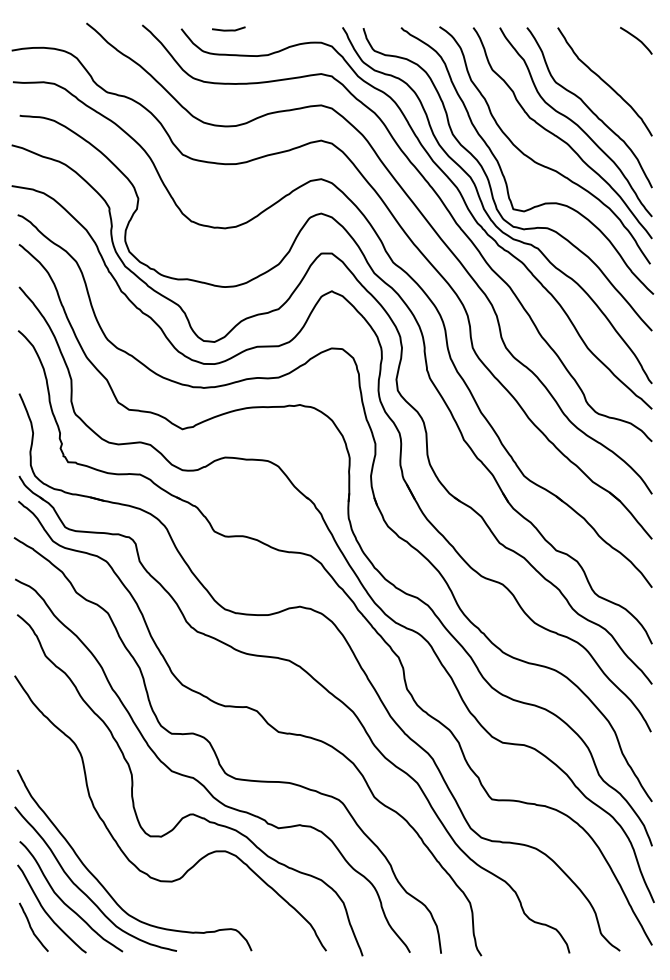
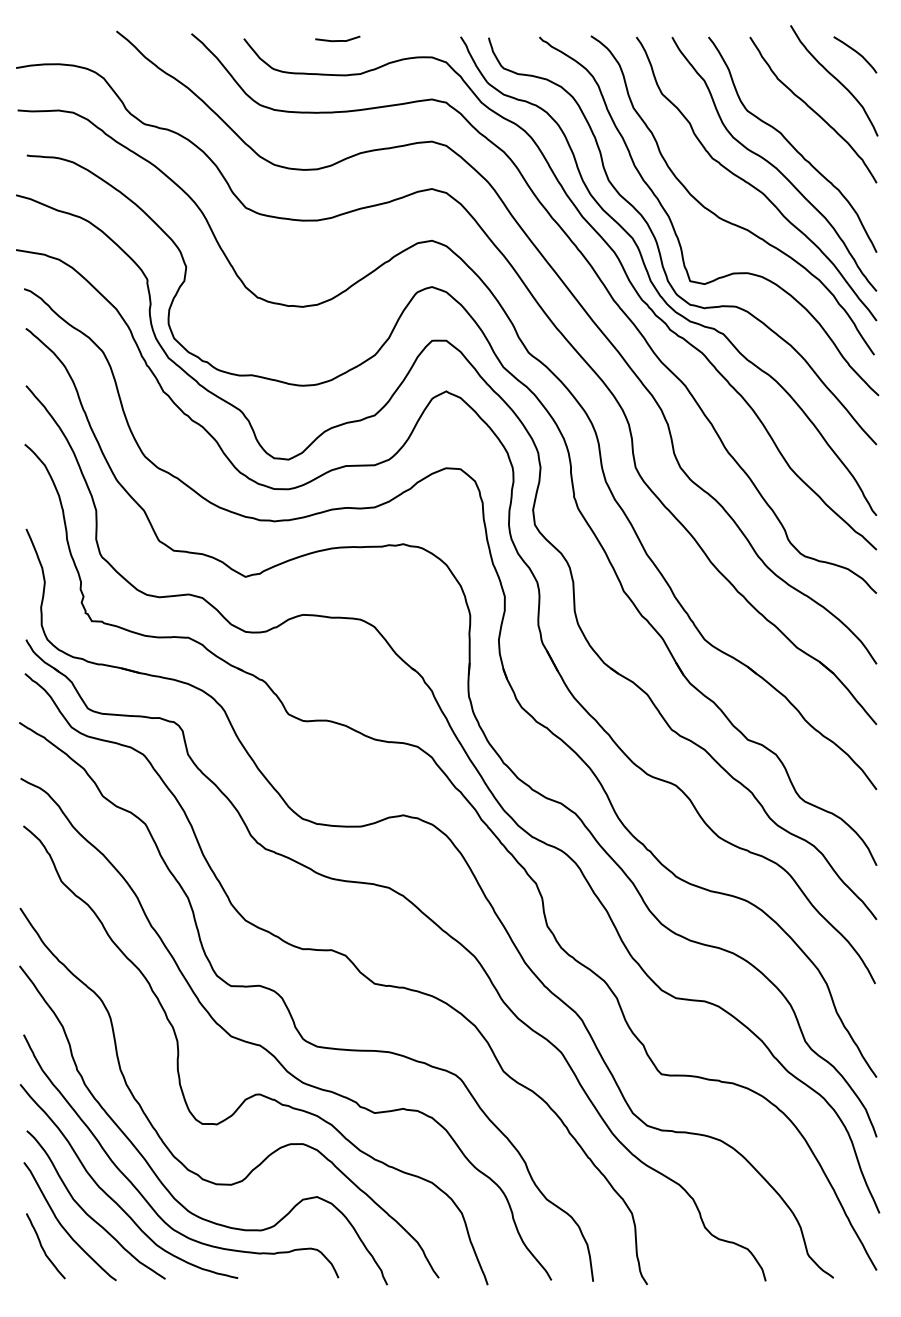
line: (228, 30) -> (337, 40), moved
curve: (621, 59) -> (835, 79), added
curve: (110, 865) -> (148, 1162), added

